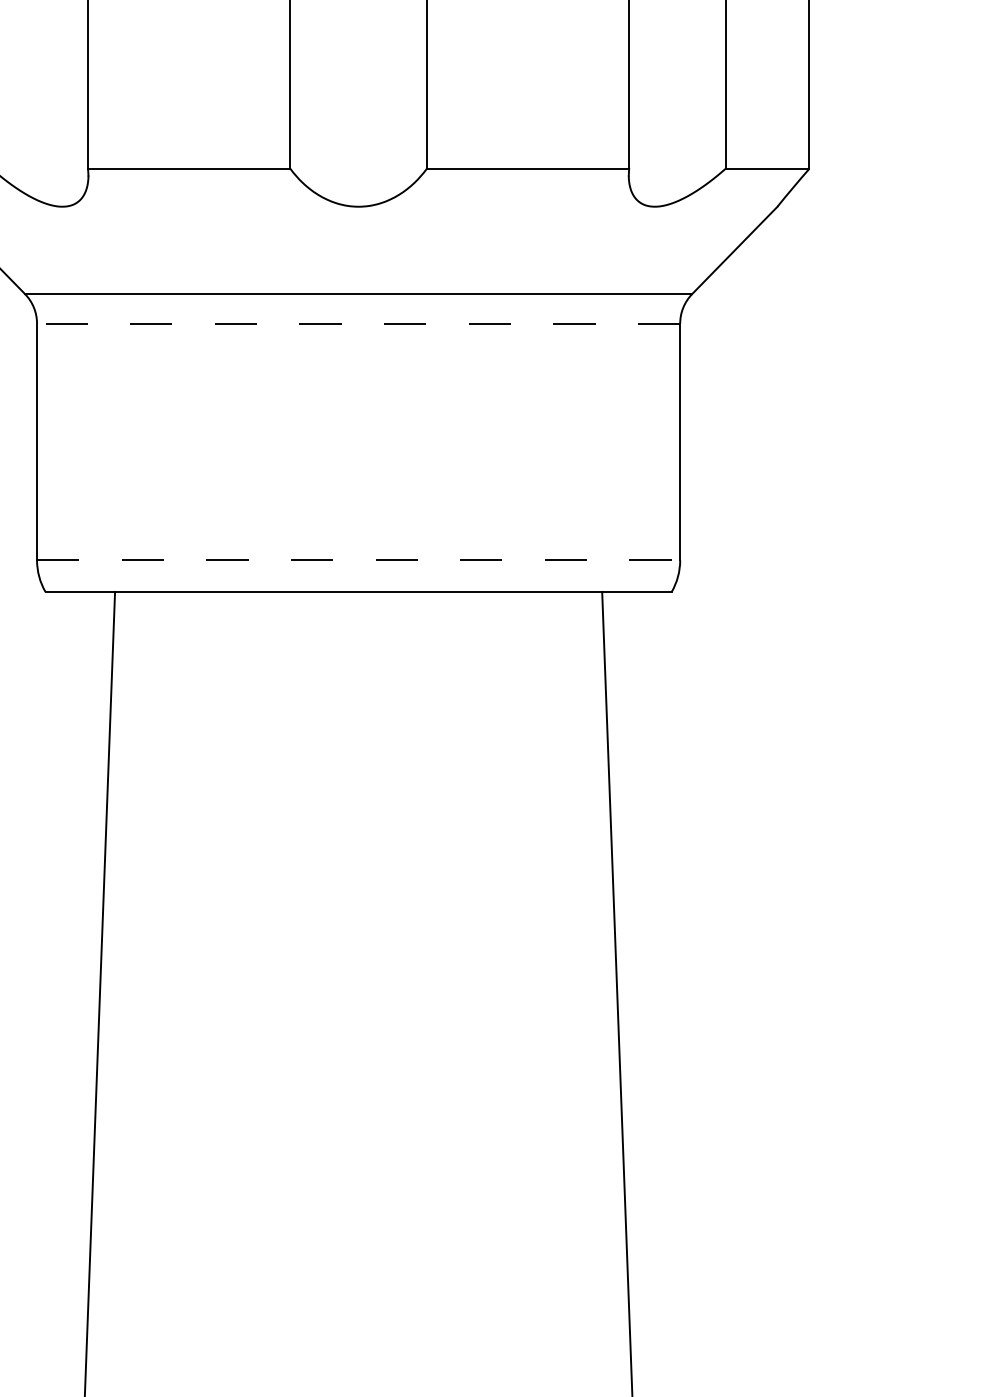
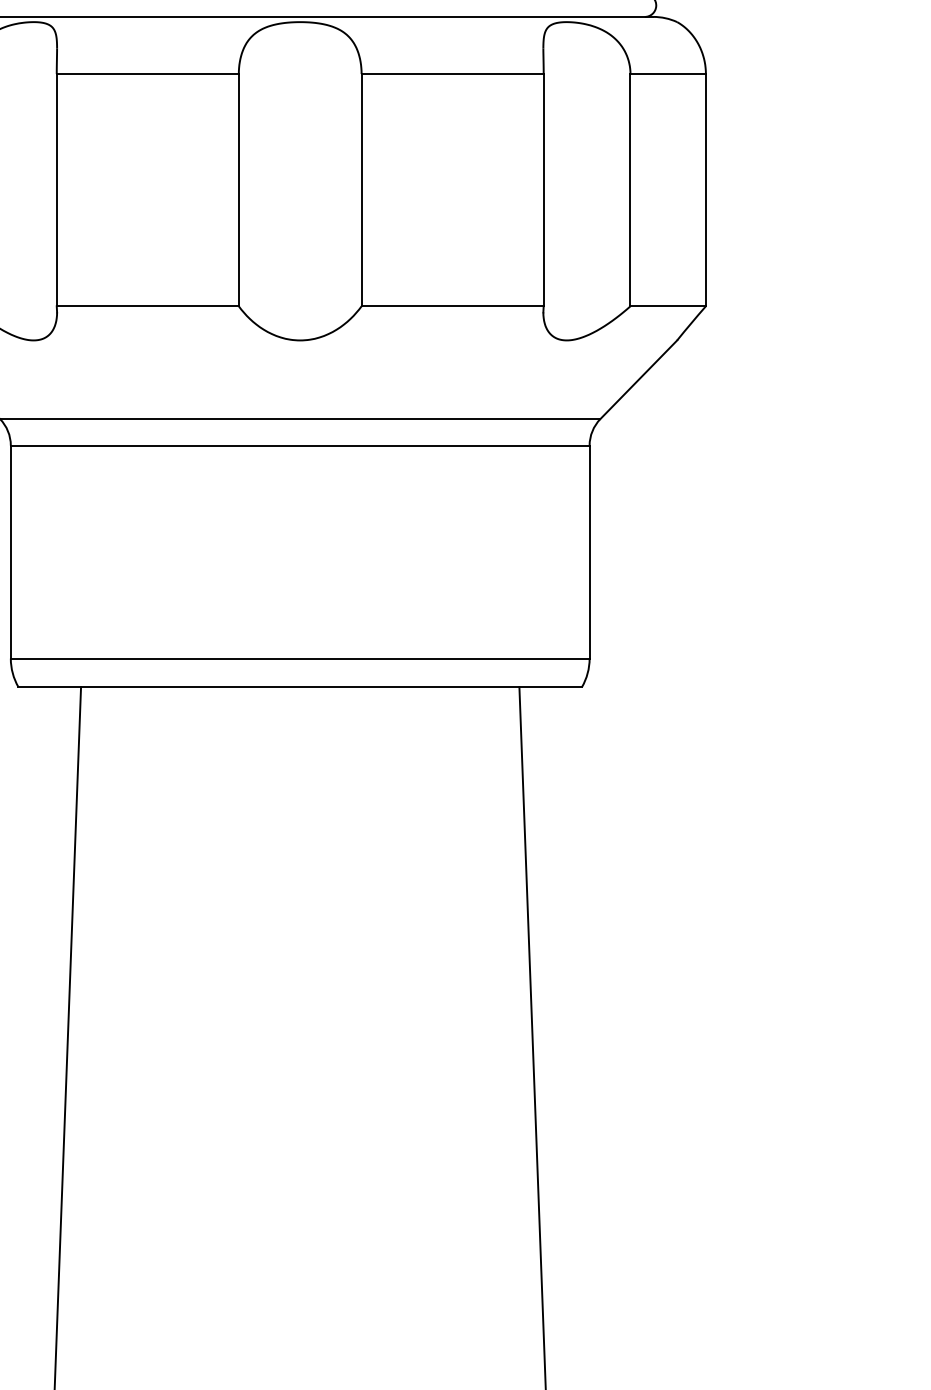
line: (357, 323) -> (299, 445), dashed -> solid
line: (358, 560) -> (300, 658), dashed -> solid

